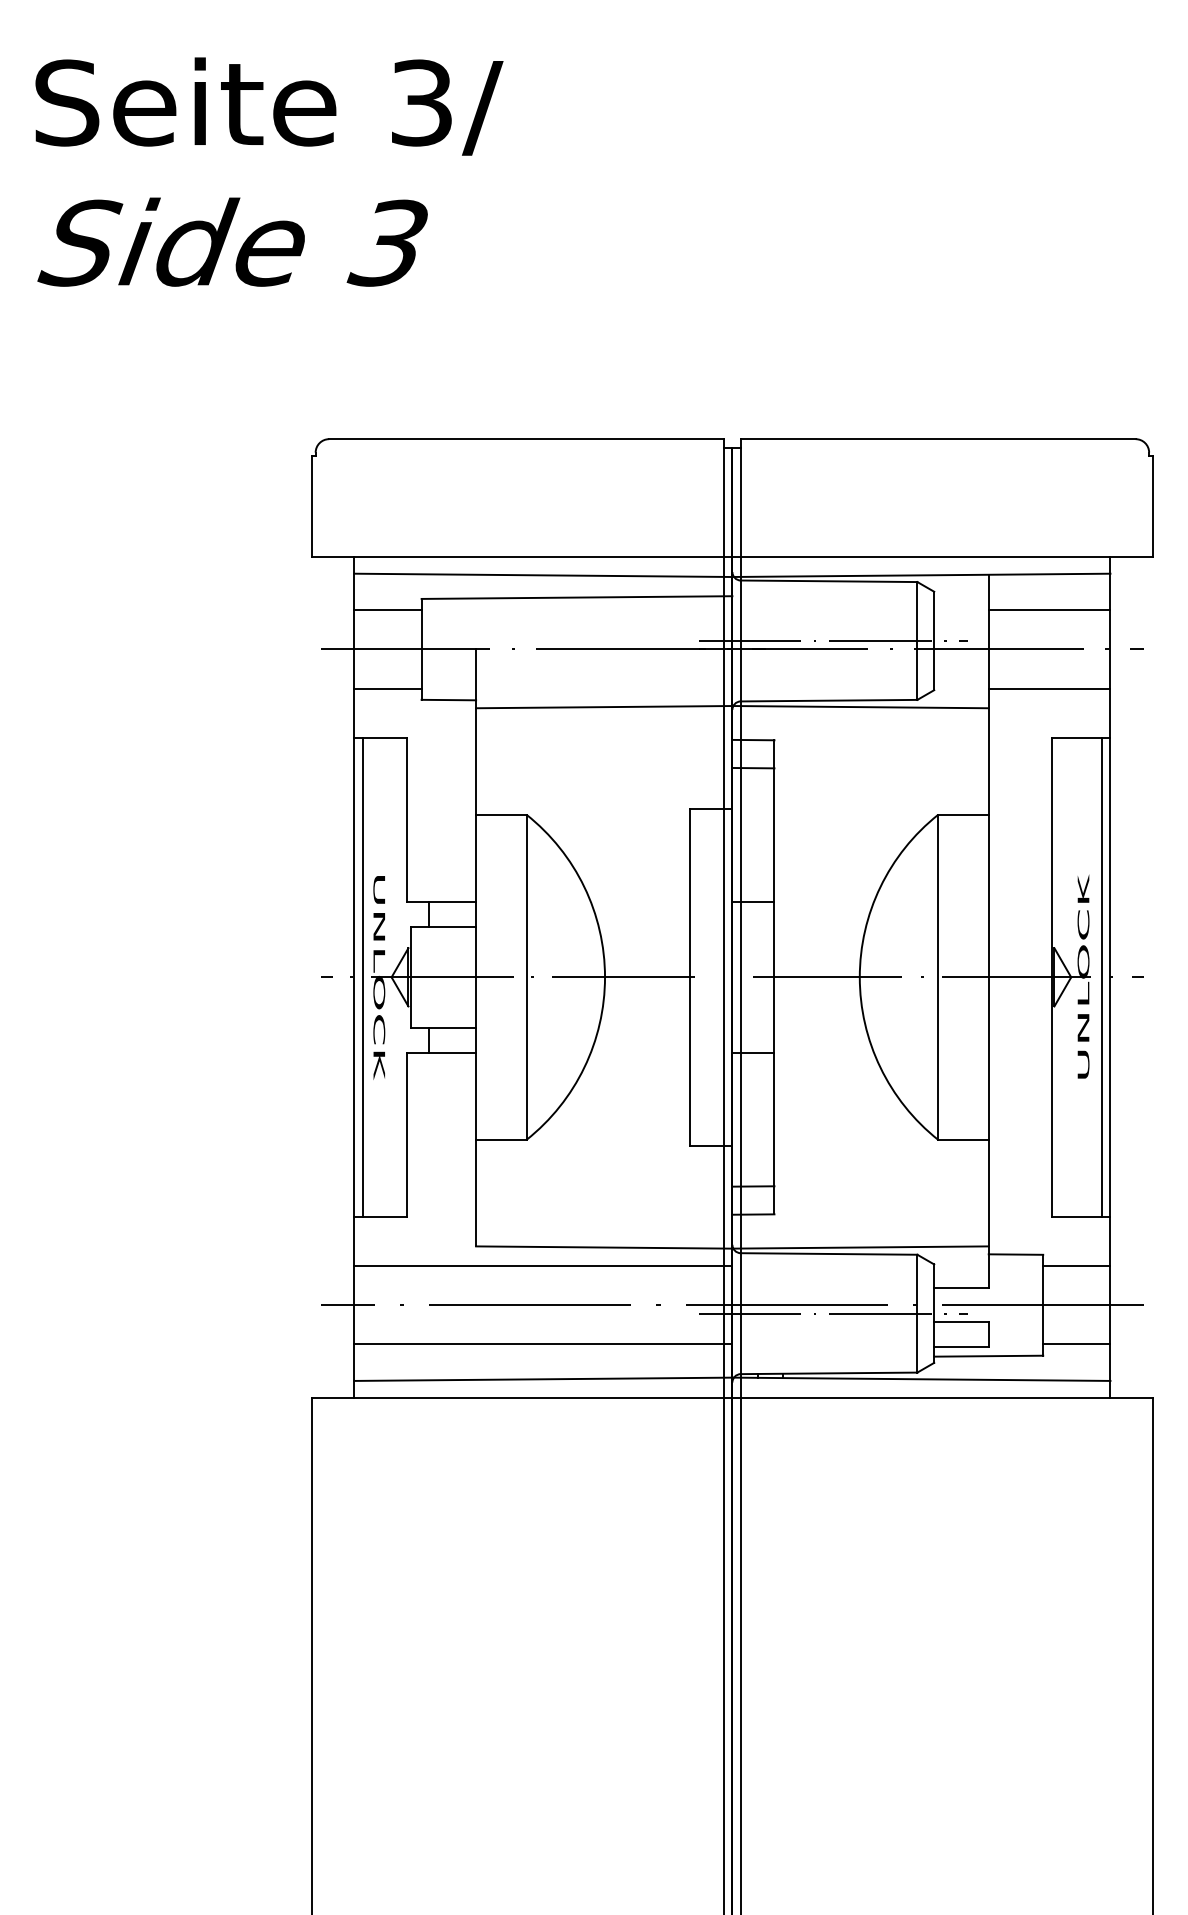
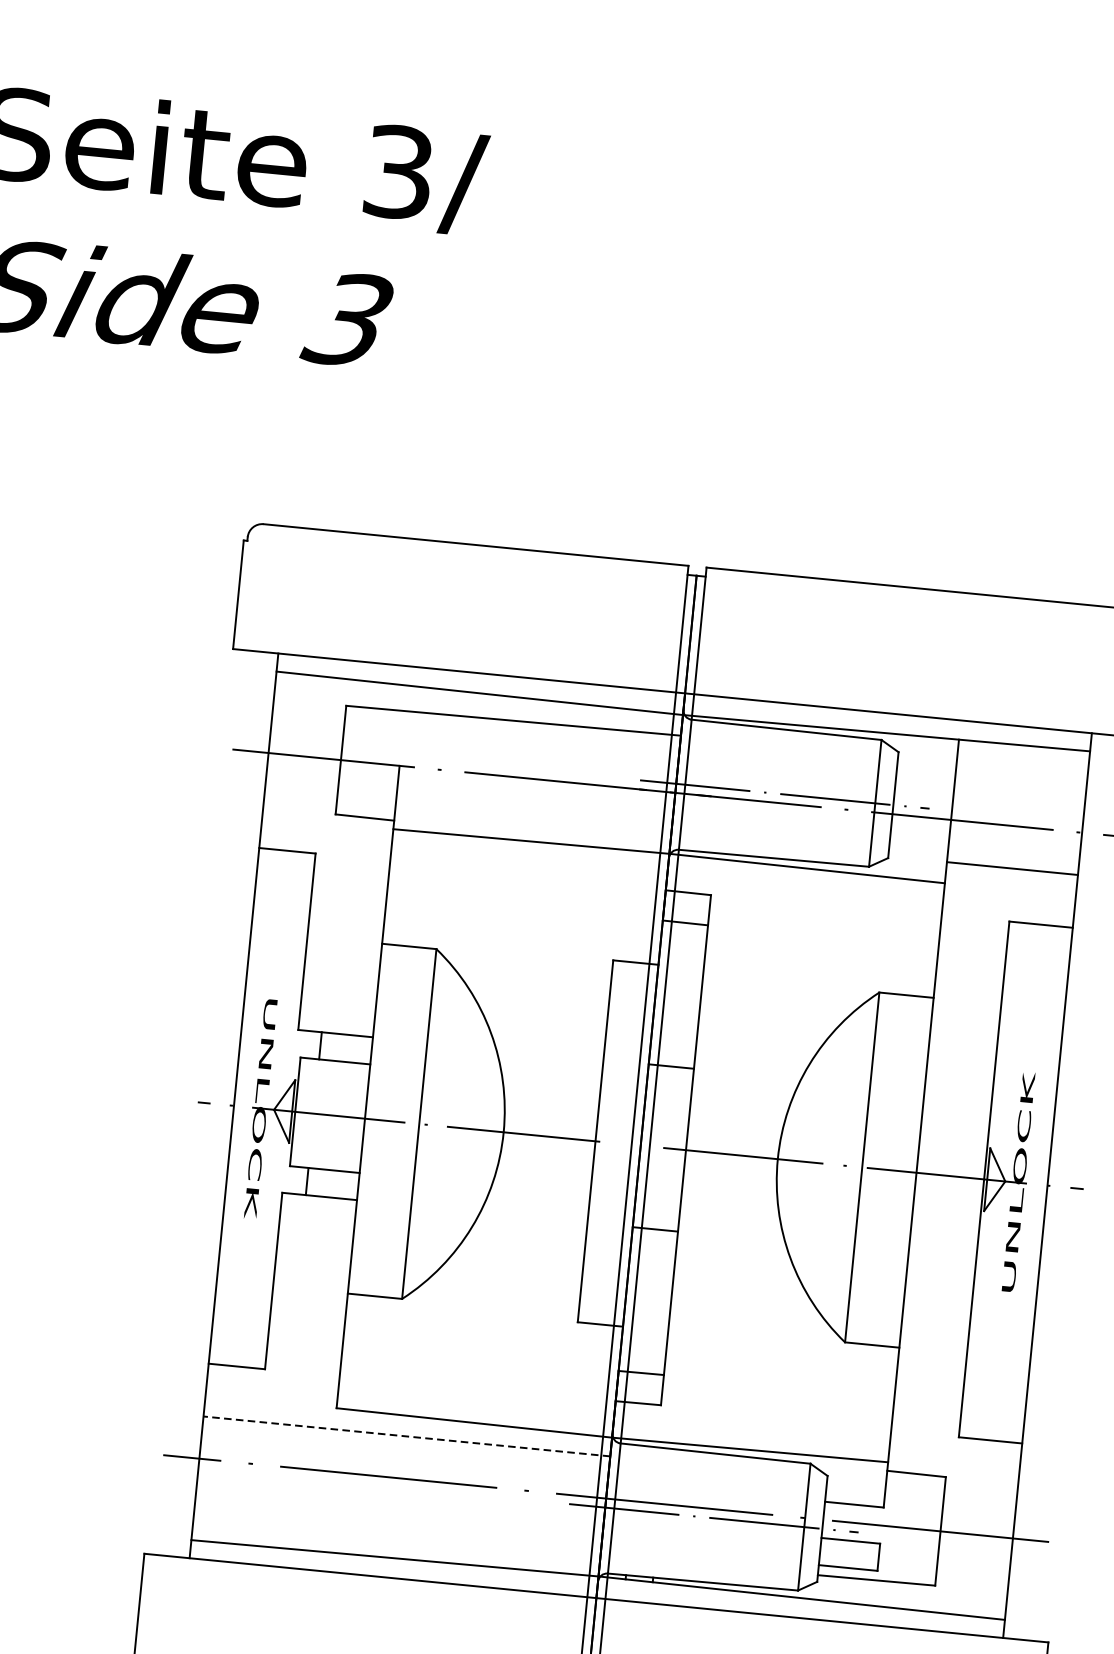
line: (387, 610) -> (308, 714), removed
line: (1049, 610) -> (1020, 784), removed
line: (387, 688) -> (300, 798), removed
line: (362, 976) -> (242, 1105), removed
line: (1102, 976) -> (1039, 1183), removed
line: (542, 1266) -> (405, 1436), solid -> dashed
line: (1076, 1266) -> (980, 1493), removed
line: (543, 1344) -> (398, 1520), removed
line: (1076, 1344) -> (972, 1577), removed

